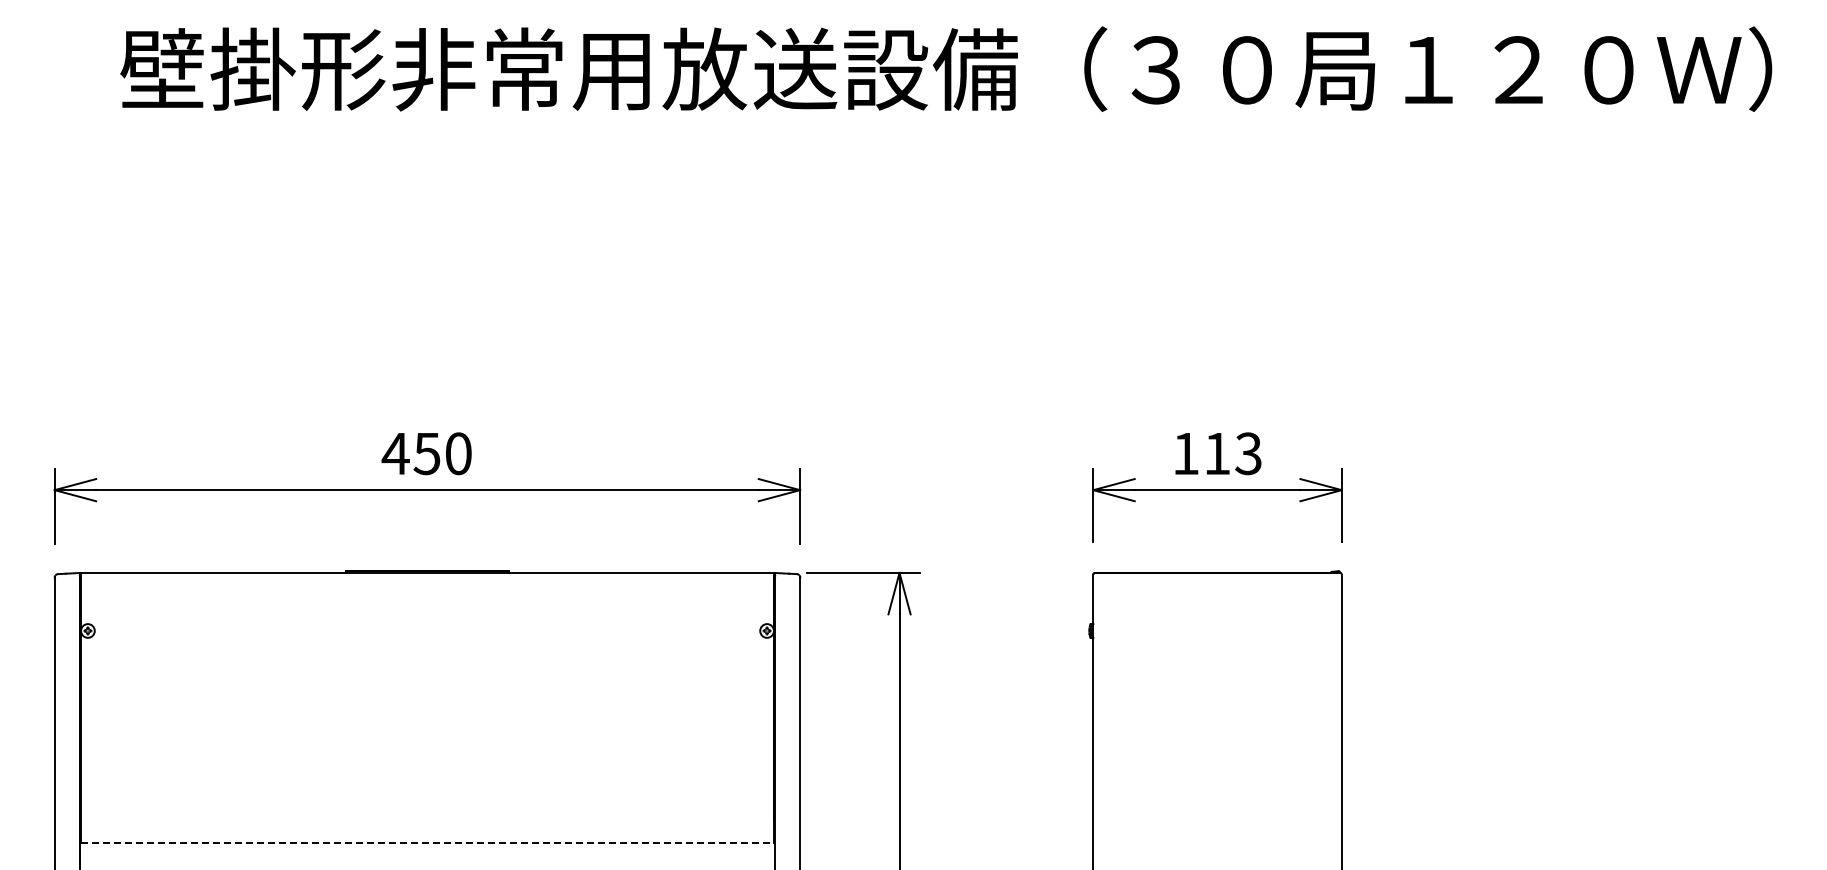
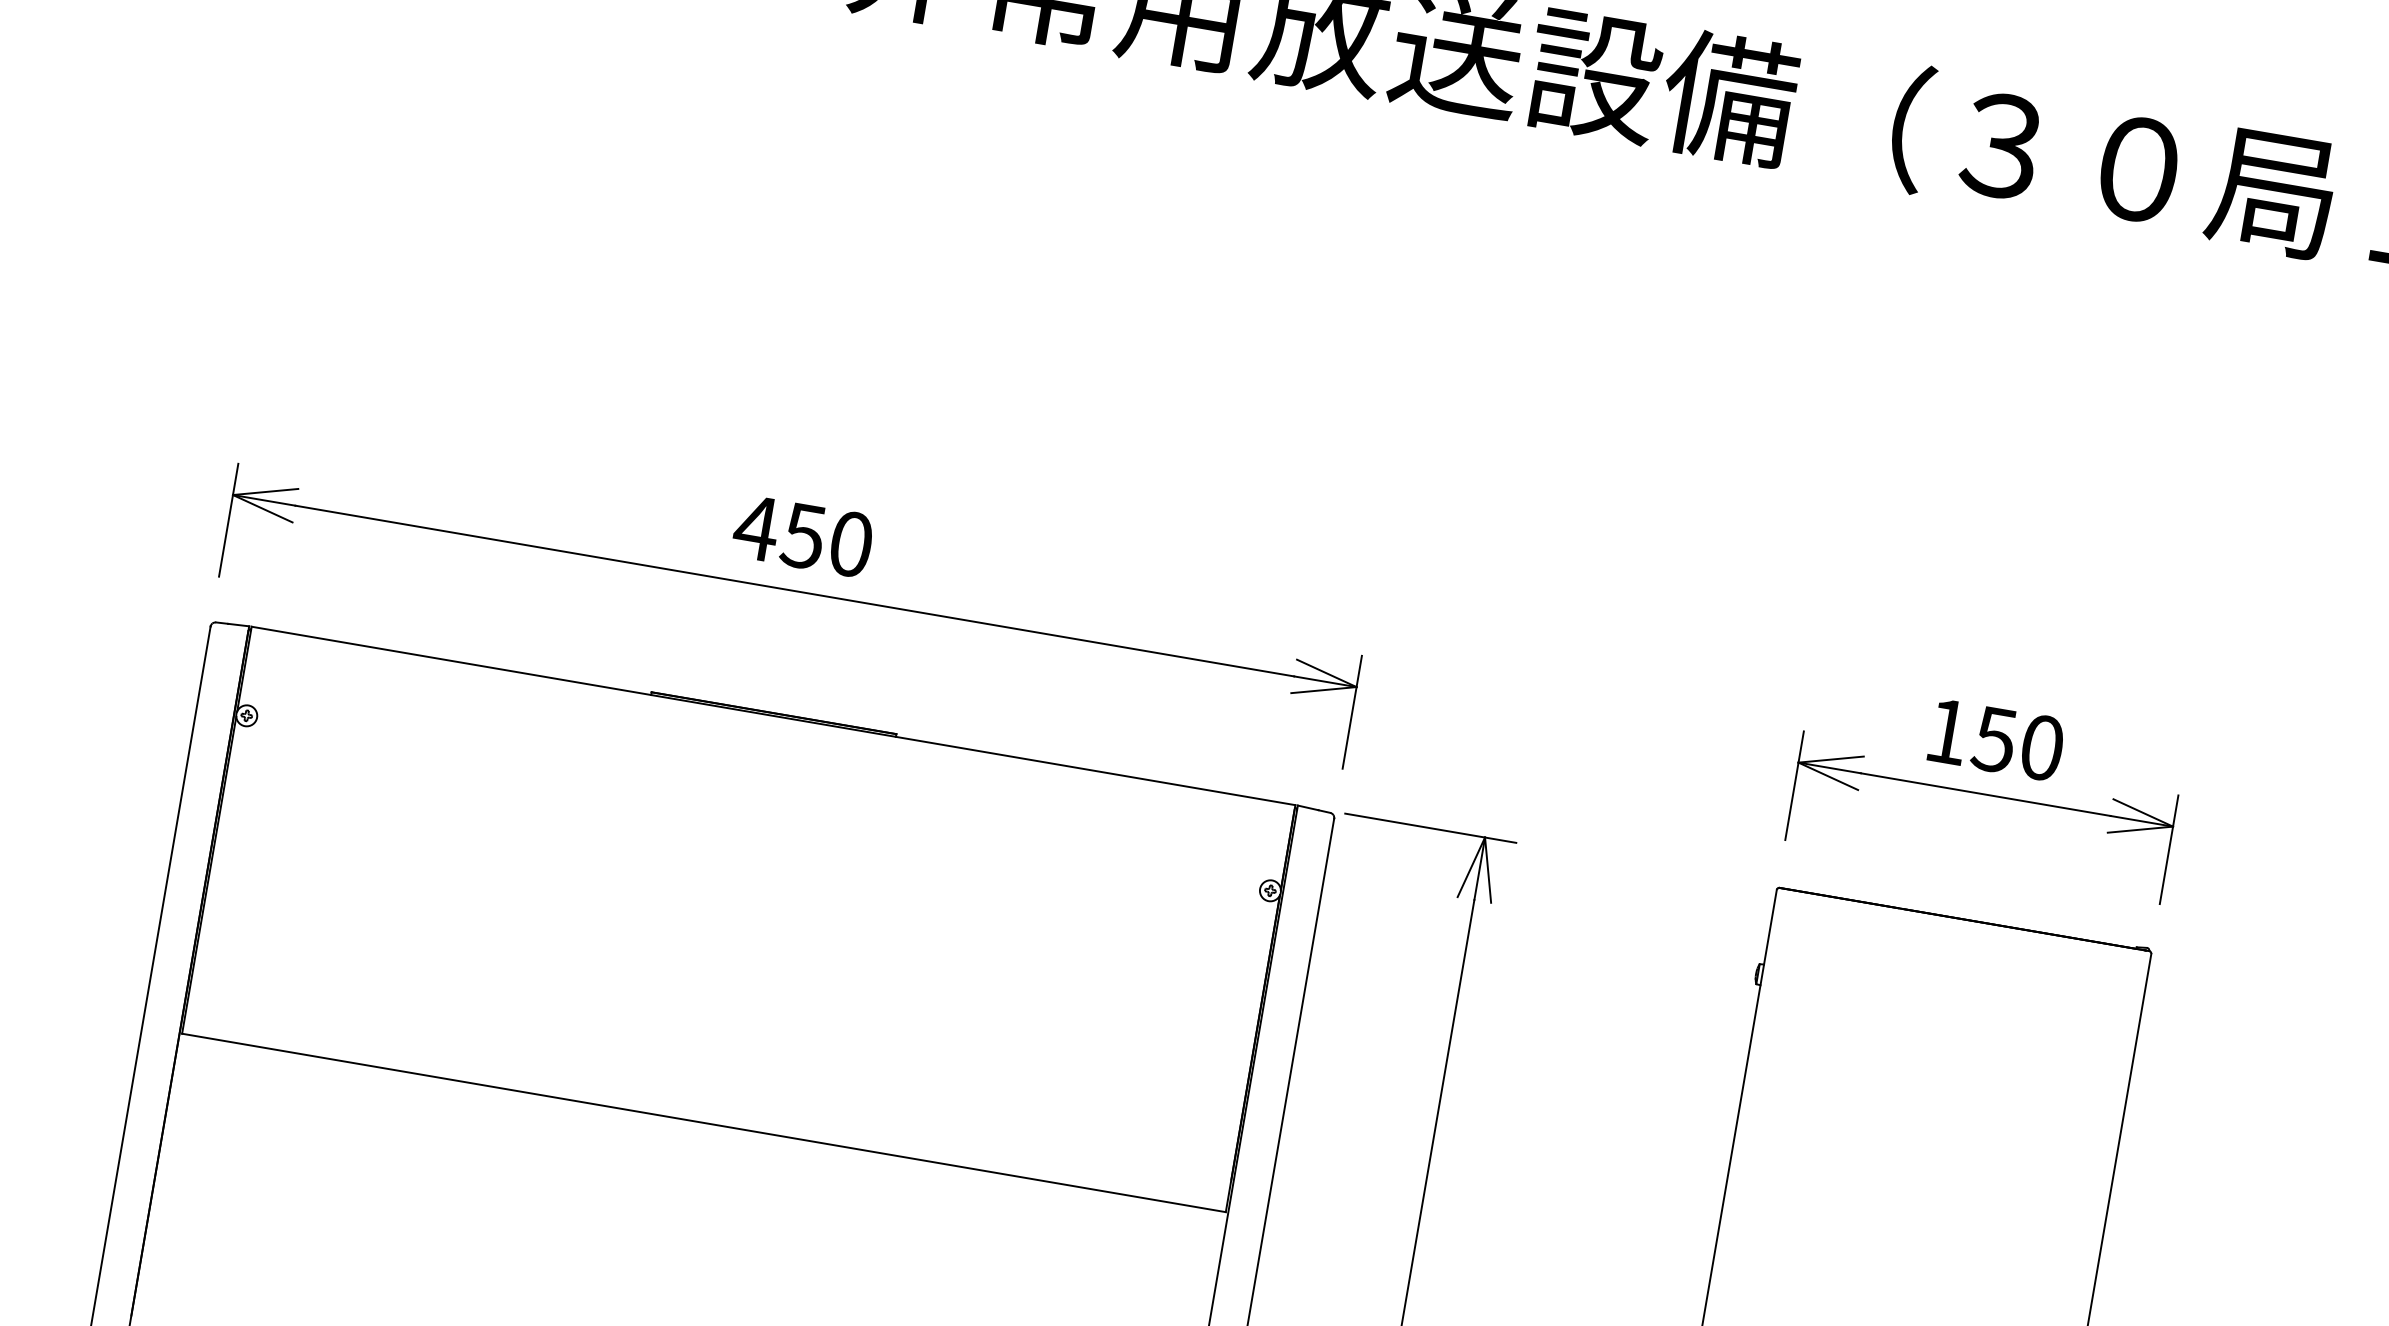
text: (1232, 453) -> (2017, 743), 113 -> 150
line: (428, 843) -> (705, 1123), dashed -> solid

